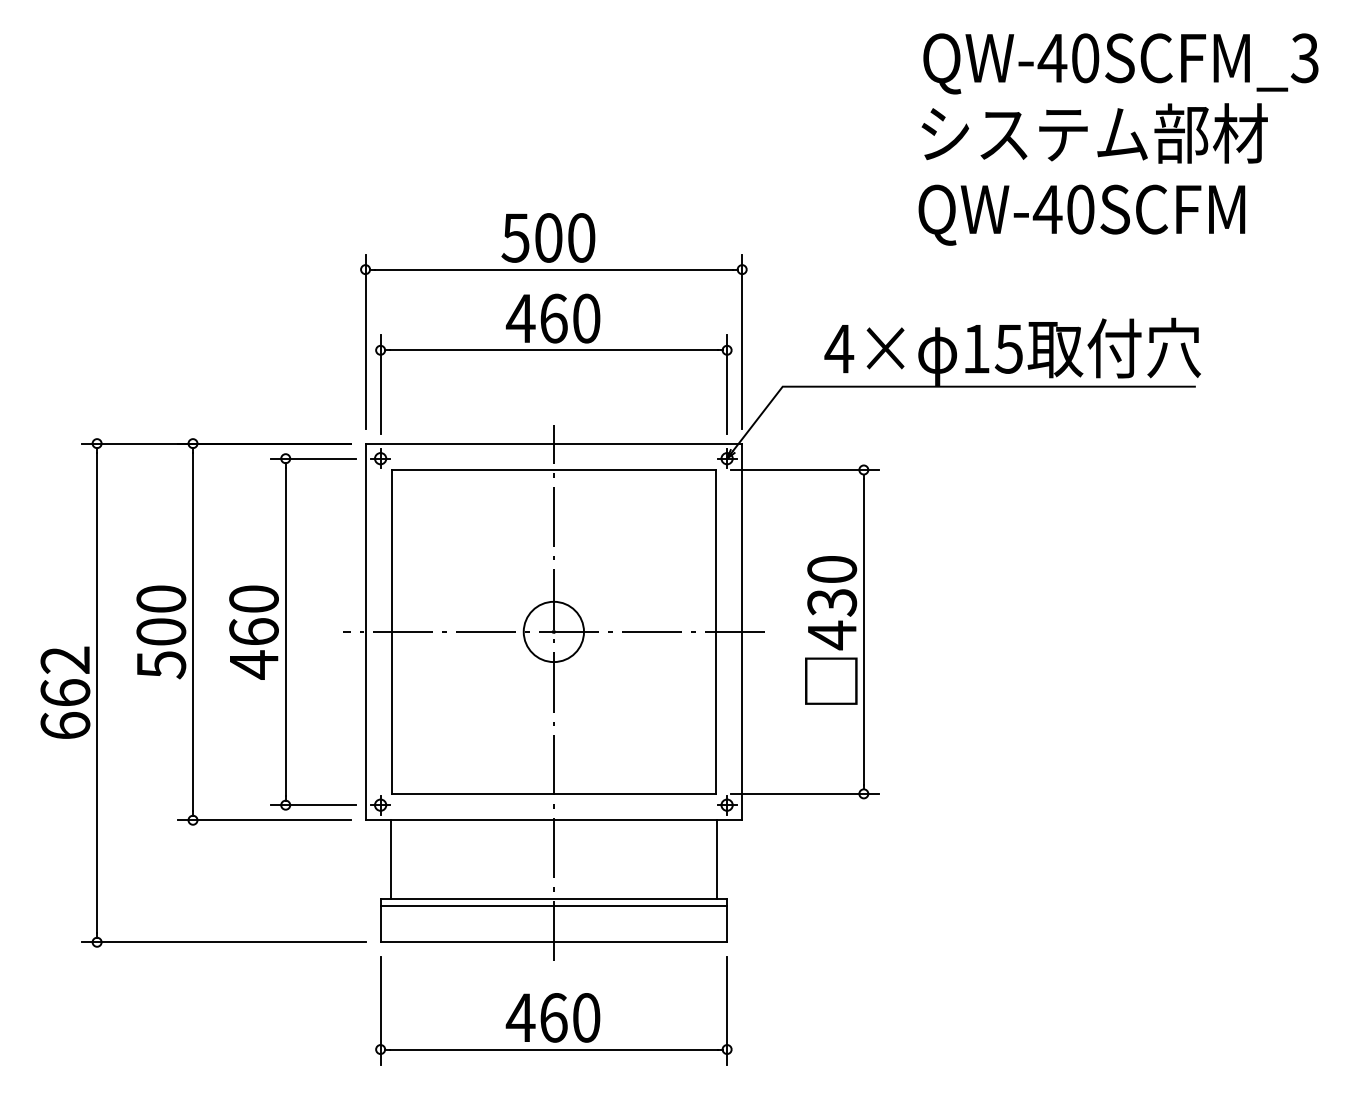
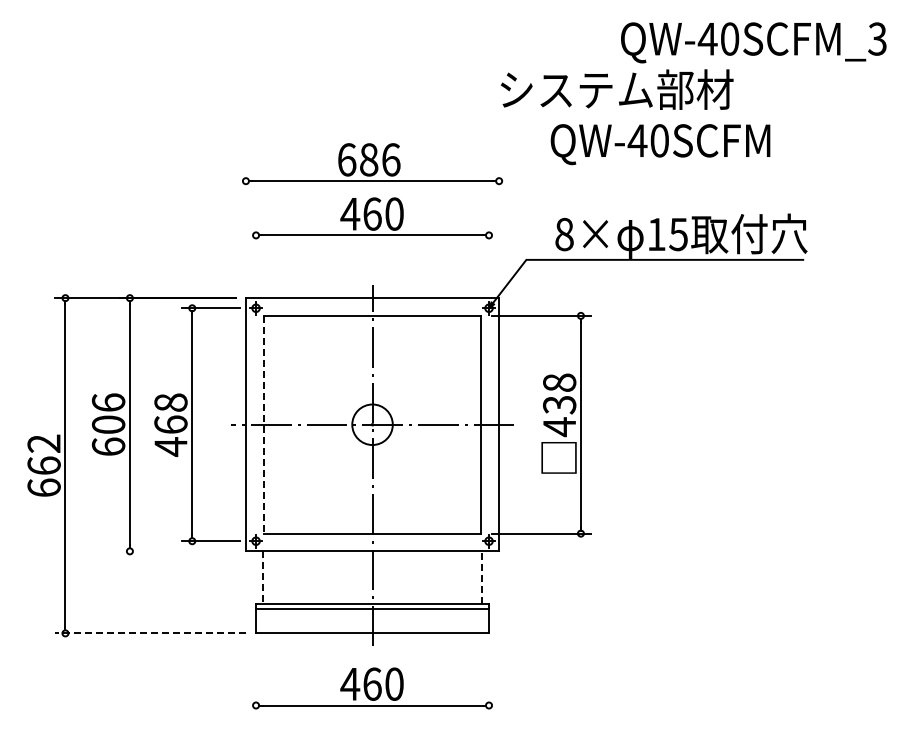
text: (1095, 133) -> (617, 89), moved
text: (1081, 215) -> (660, 144), moved
text: (547, 237) -> (368, 159), 500 -> 686
line: (364, 341) -> (245, 229), removed
line: (742, 341) -> (499, 229), removed
text: (839, 348) -> (564, 234), 4× -> 8×
line: (381, 384) -> (256, 258), removed
line: (727, 384) -> (489, 258), removed
text: (831, 569) -> (559, 382), 430 -> 438
text: (253, 598) -> (170, 402), 460 -> 468
text: (161, 631) -> (108, 424), 500 -> 606
line: (391, 631) -> (263, 424), solid -> dashed
line: (263, 820) -> (177, 551), removed
line: (715, 859) -> (481, 577), solid -> dashed
line: (391, 860) -> (263, 578), solid -> dashed
line: (223, 942) -> (150, 633), solid -> dashed
line: (381, 1010) -> (256, 679), removed
line: (727, 1010) -> (489, 679), removed

